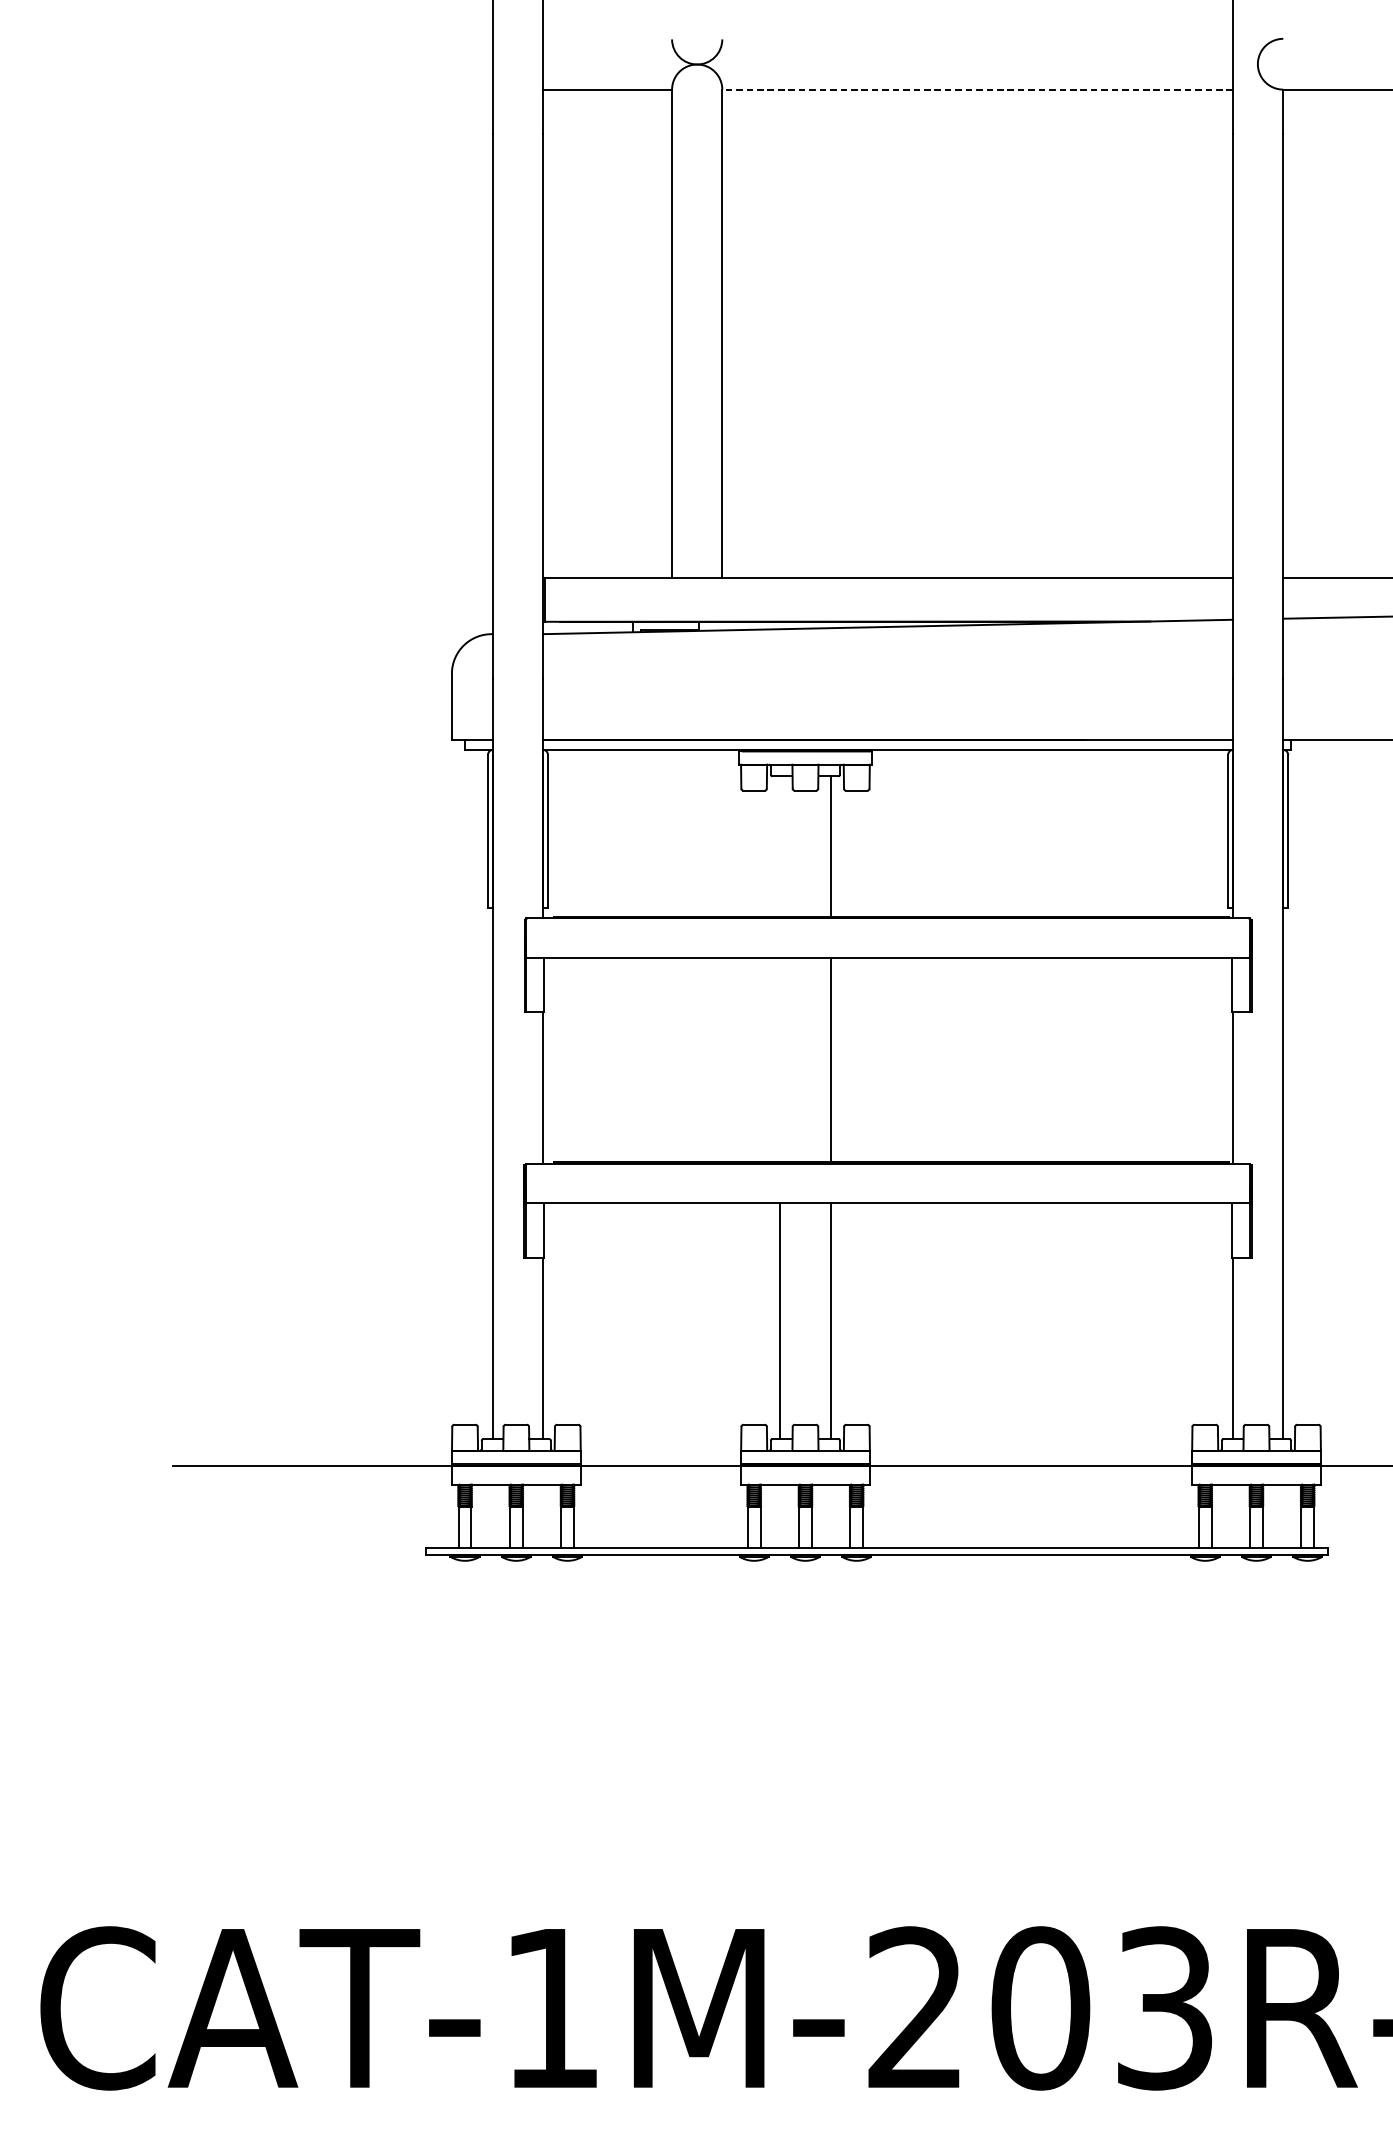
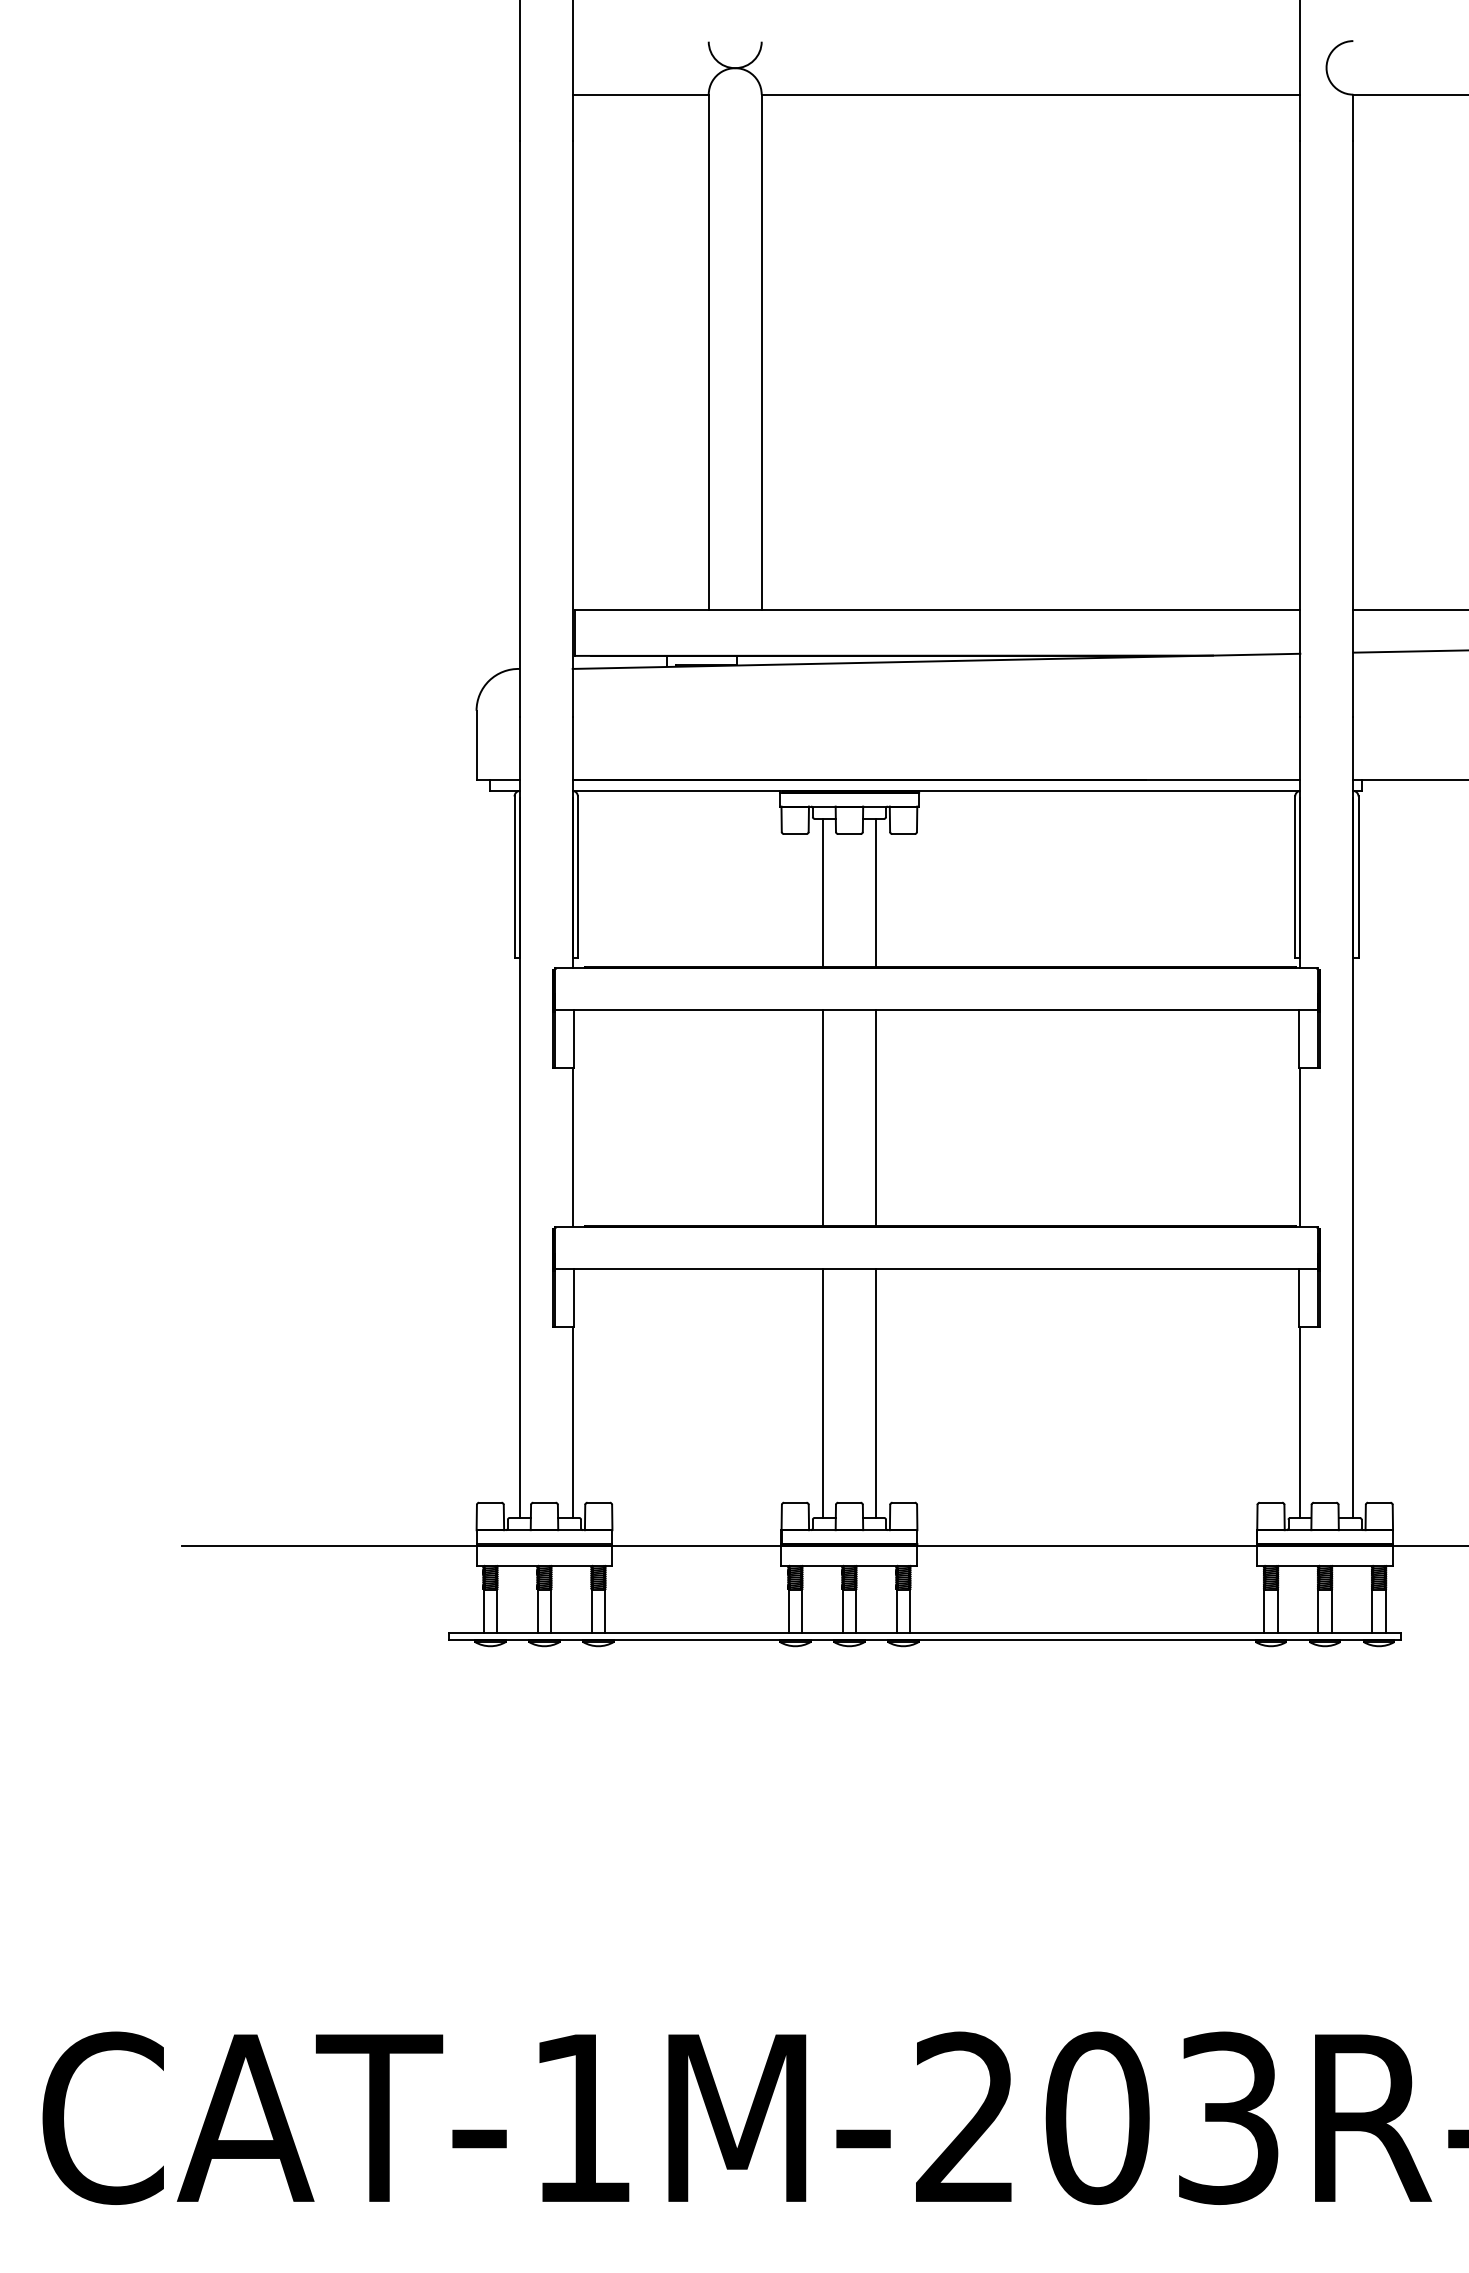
line: (977, 89) -> (1030, 94), dashed -> solid
line: (779, 846) -> (822, 892), added
line: (779, 1060) -> (822, 1118), added

